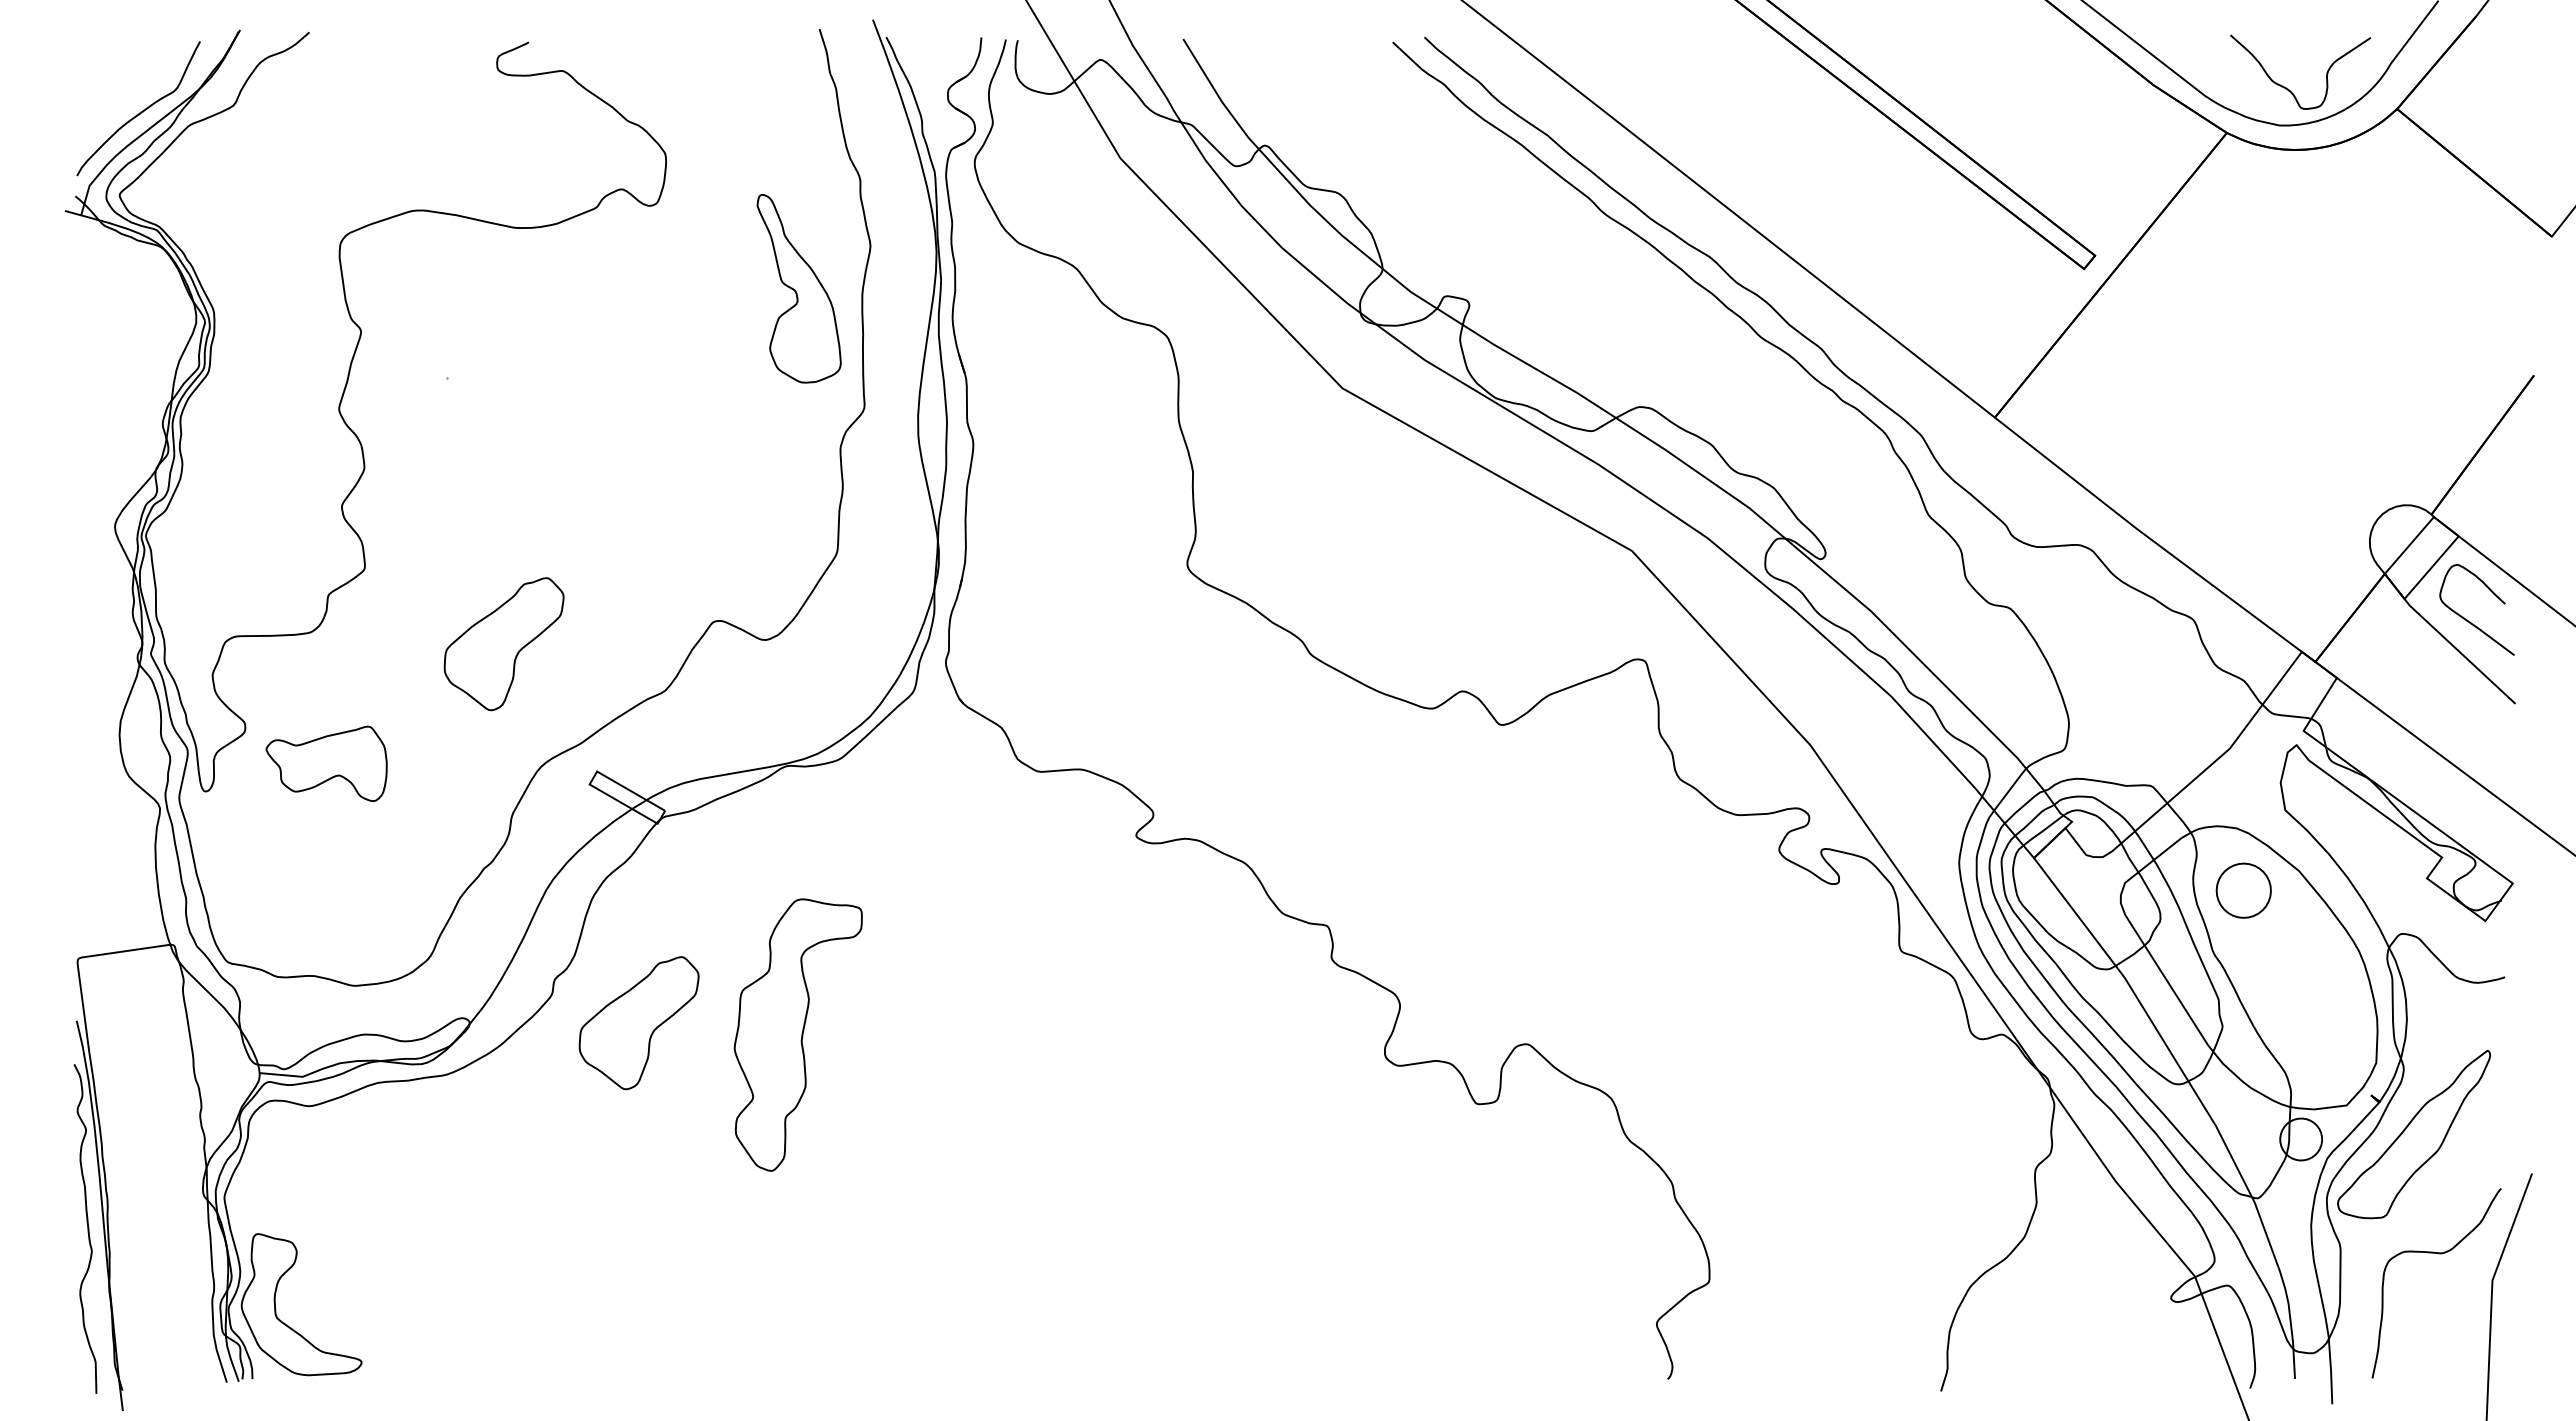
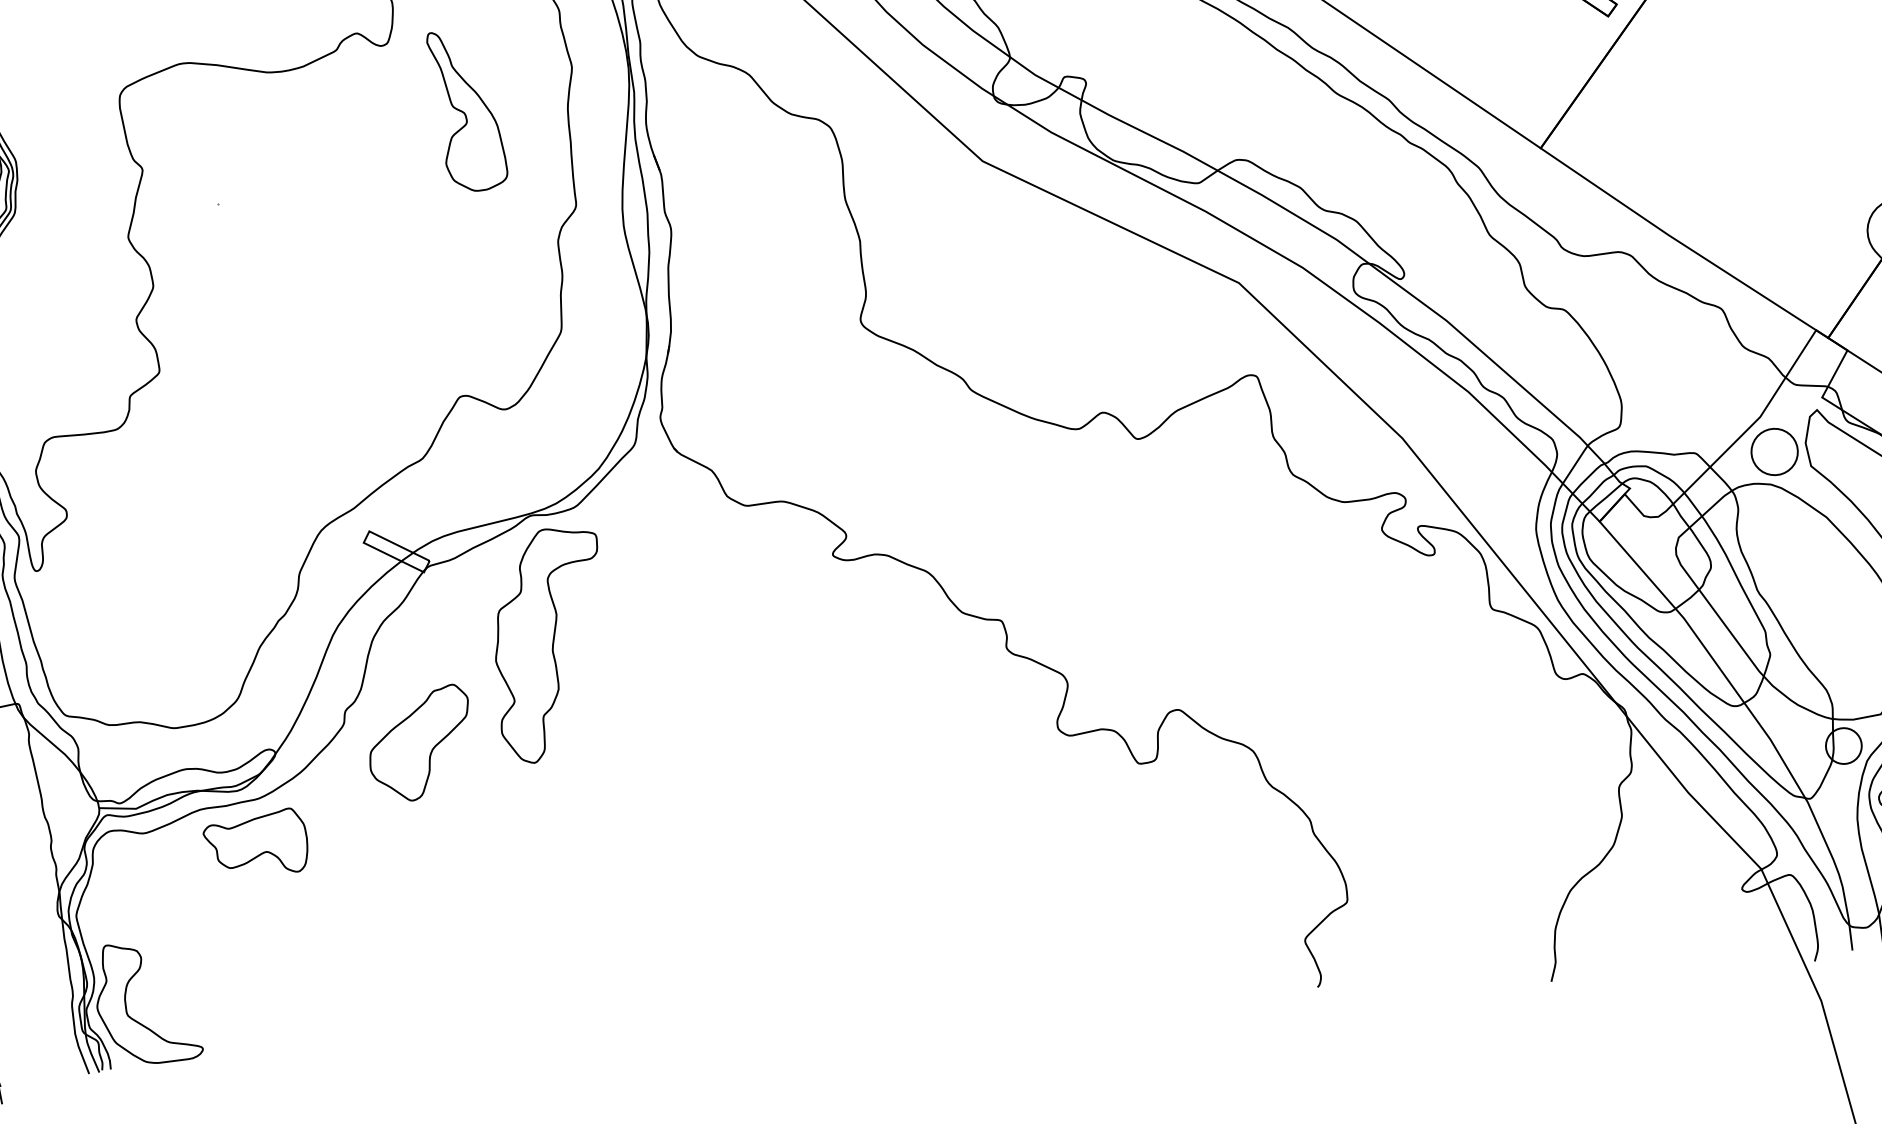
part: (798, 288) -> (466, 110), moved
part: (503, 644) -> (282, 428), removed
part: (326, 763) -> (255, 842), moved
part: (2243, 890) -> (1774, 451), moved
part: (797, 1034) -> (548, 645), moved

